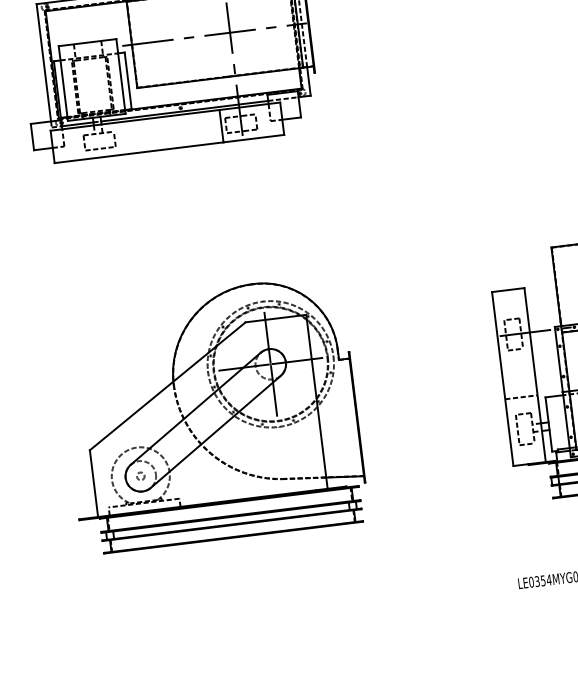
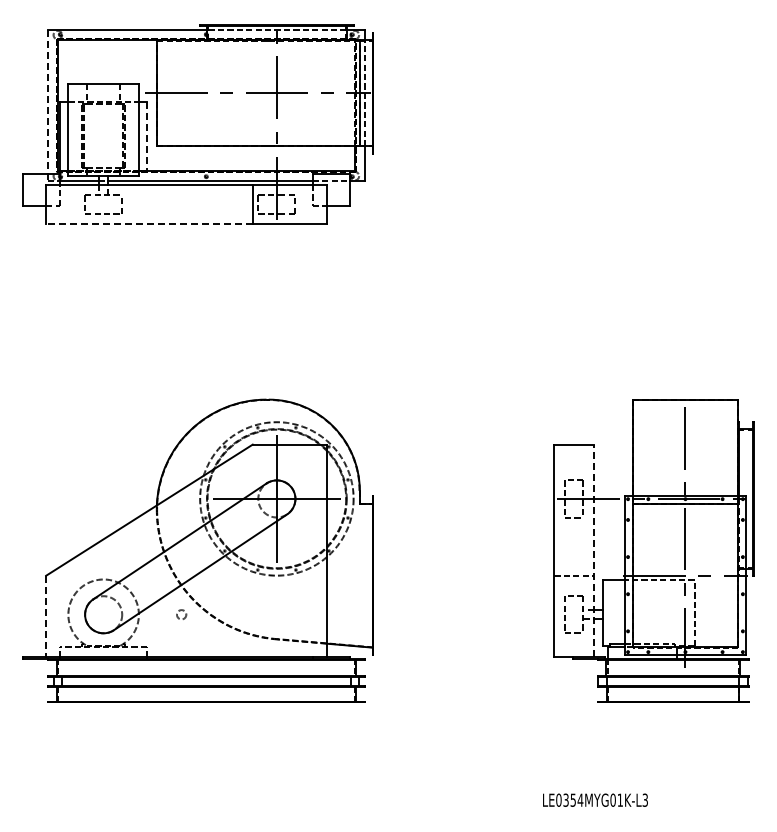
line: (43, 62) -> (47, 101), solid -> dashed
line: (127, 81) -> (146, 136), solid -> dashed
line: (138, 152) -> (148, 224), solid -> dashed
line: (534, 374) -> (593, 550), solid -> dashed
circle: (140, 476) -> (181, 614), moved
line: (94, 483) -> (46, 616), solid -> dashed

